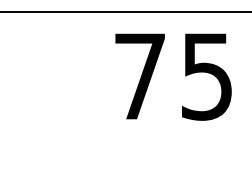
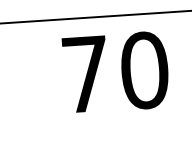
text: (206, 76) -> (144, 70), 75 -> 70

